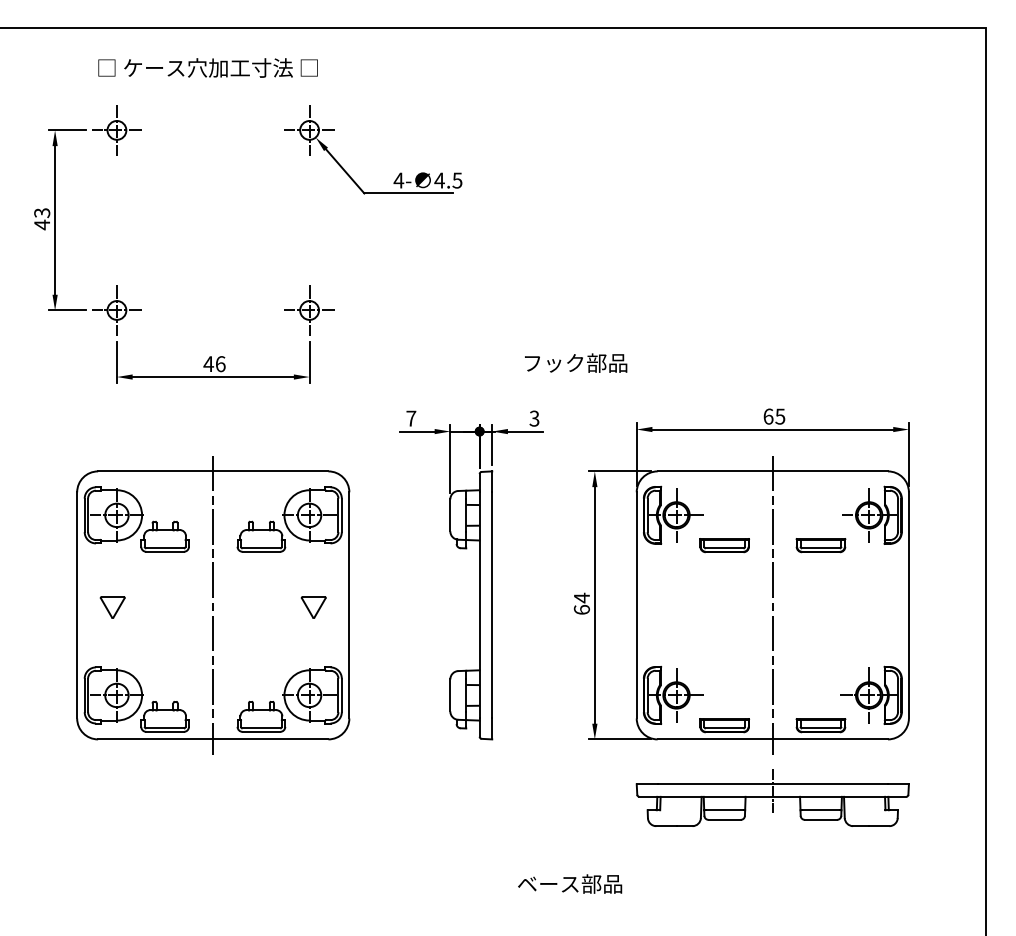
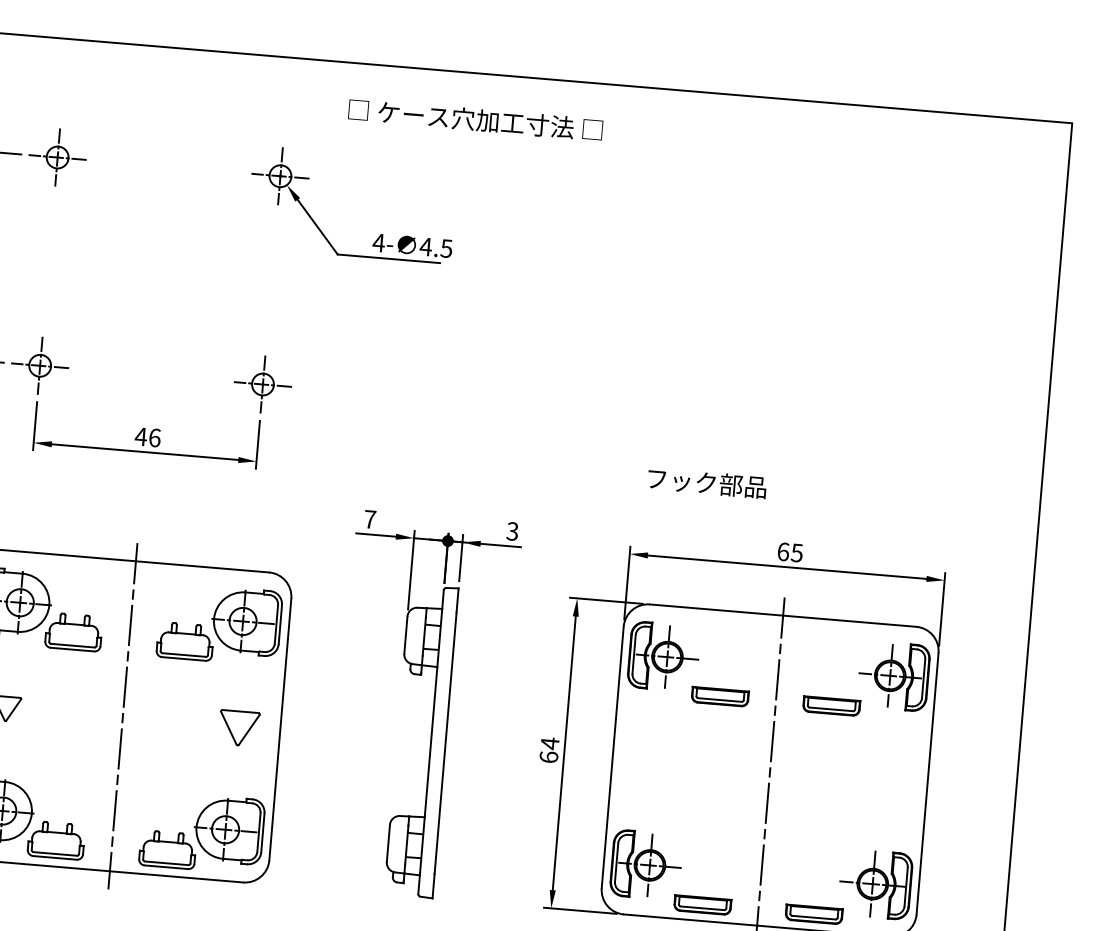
text: (207, 67) -> (475, 119), moved
text: (576, 362) -> (707, 482), moved
part: (313, 607) -> (238, 728), size x1.4

